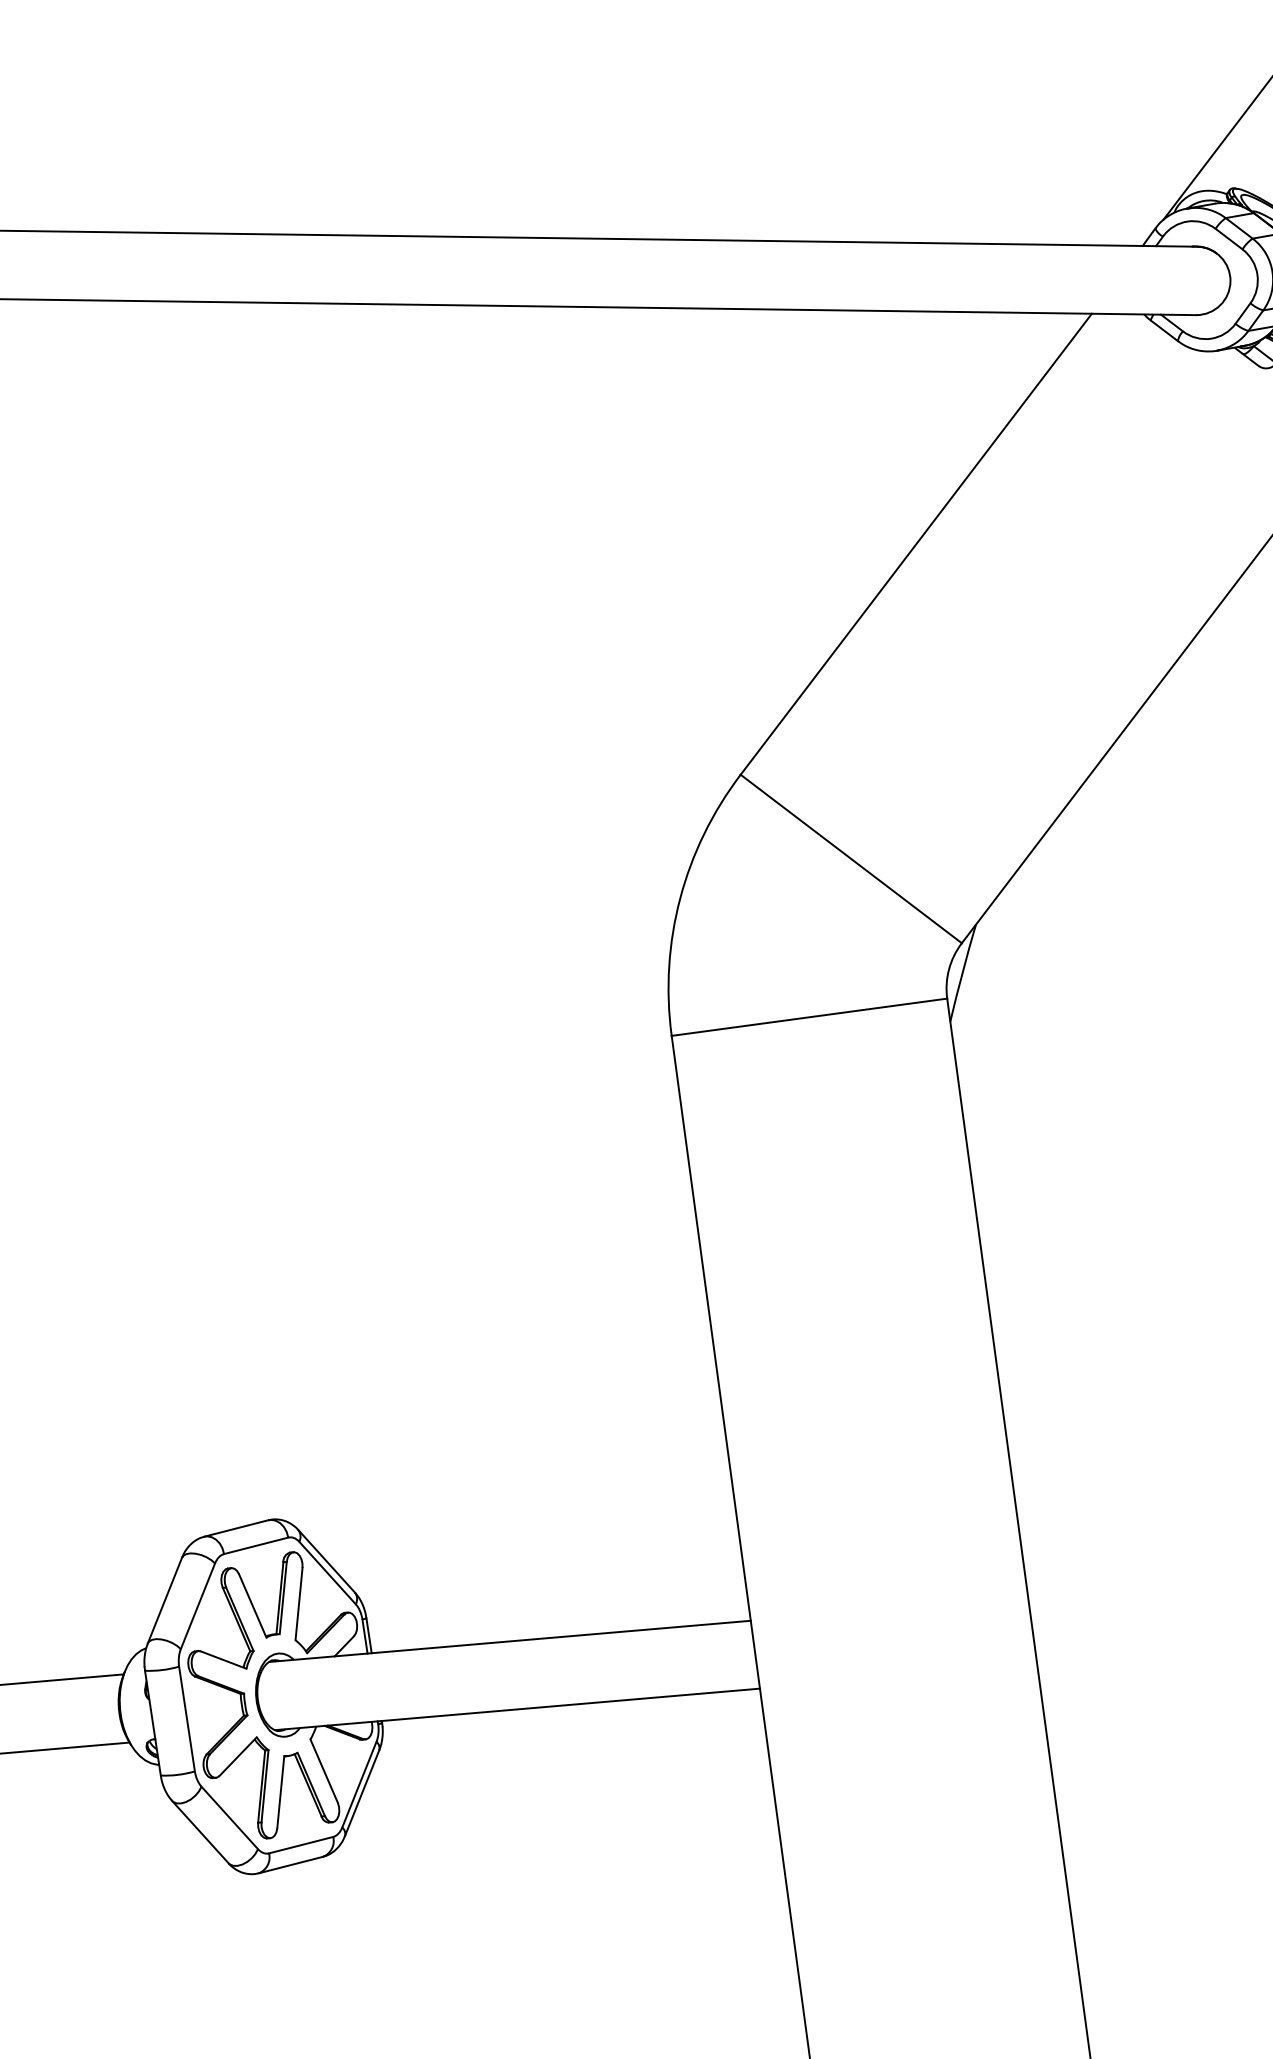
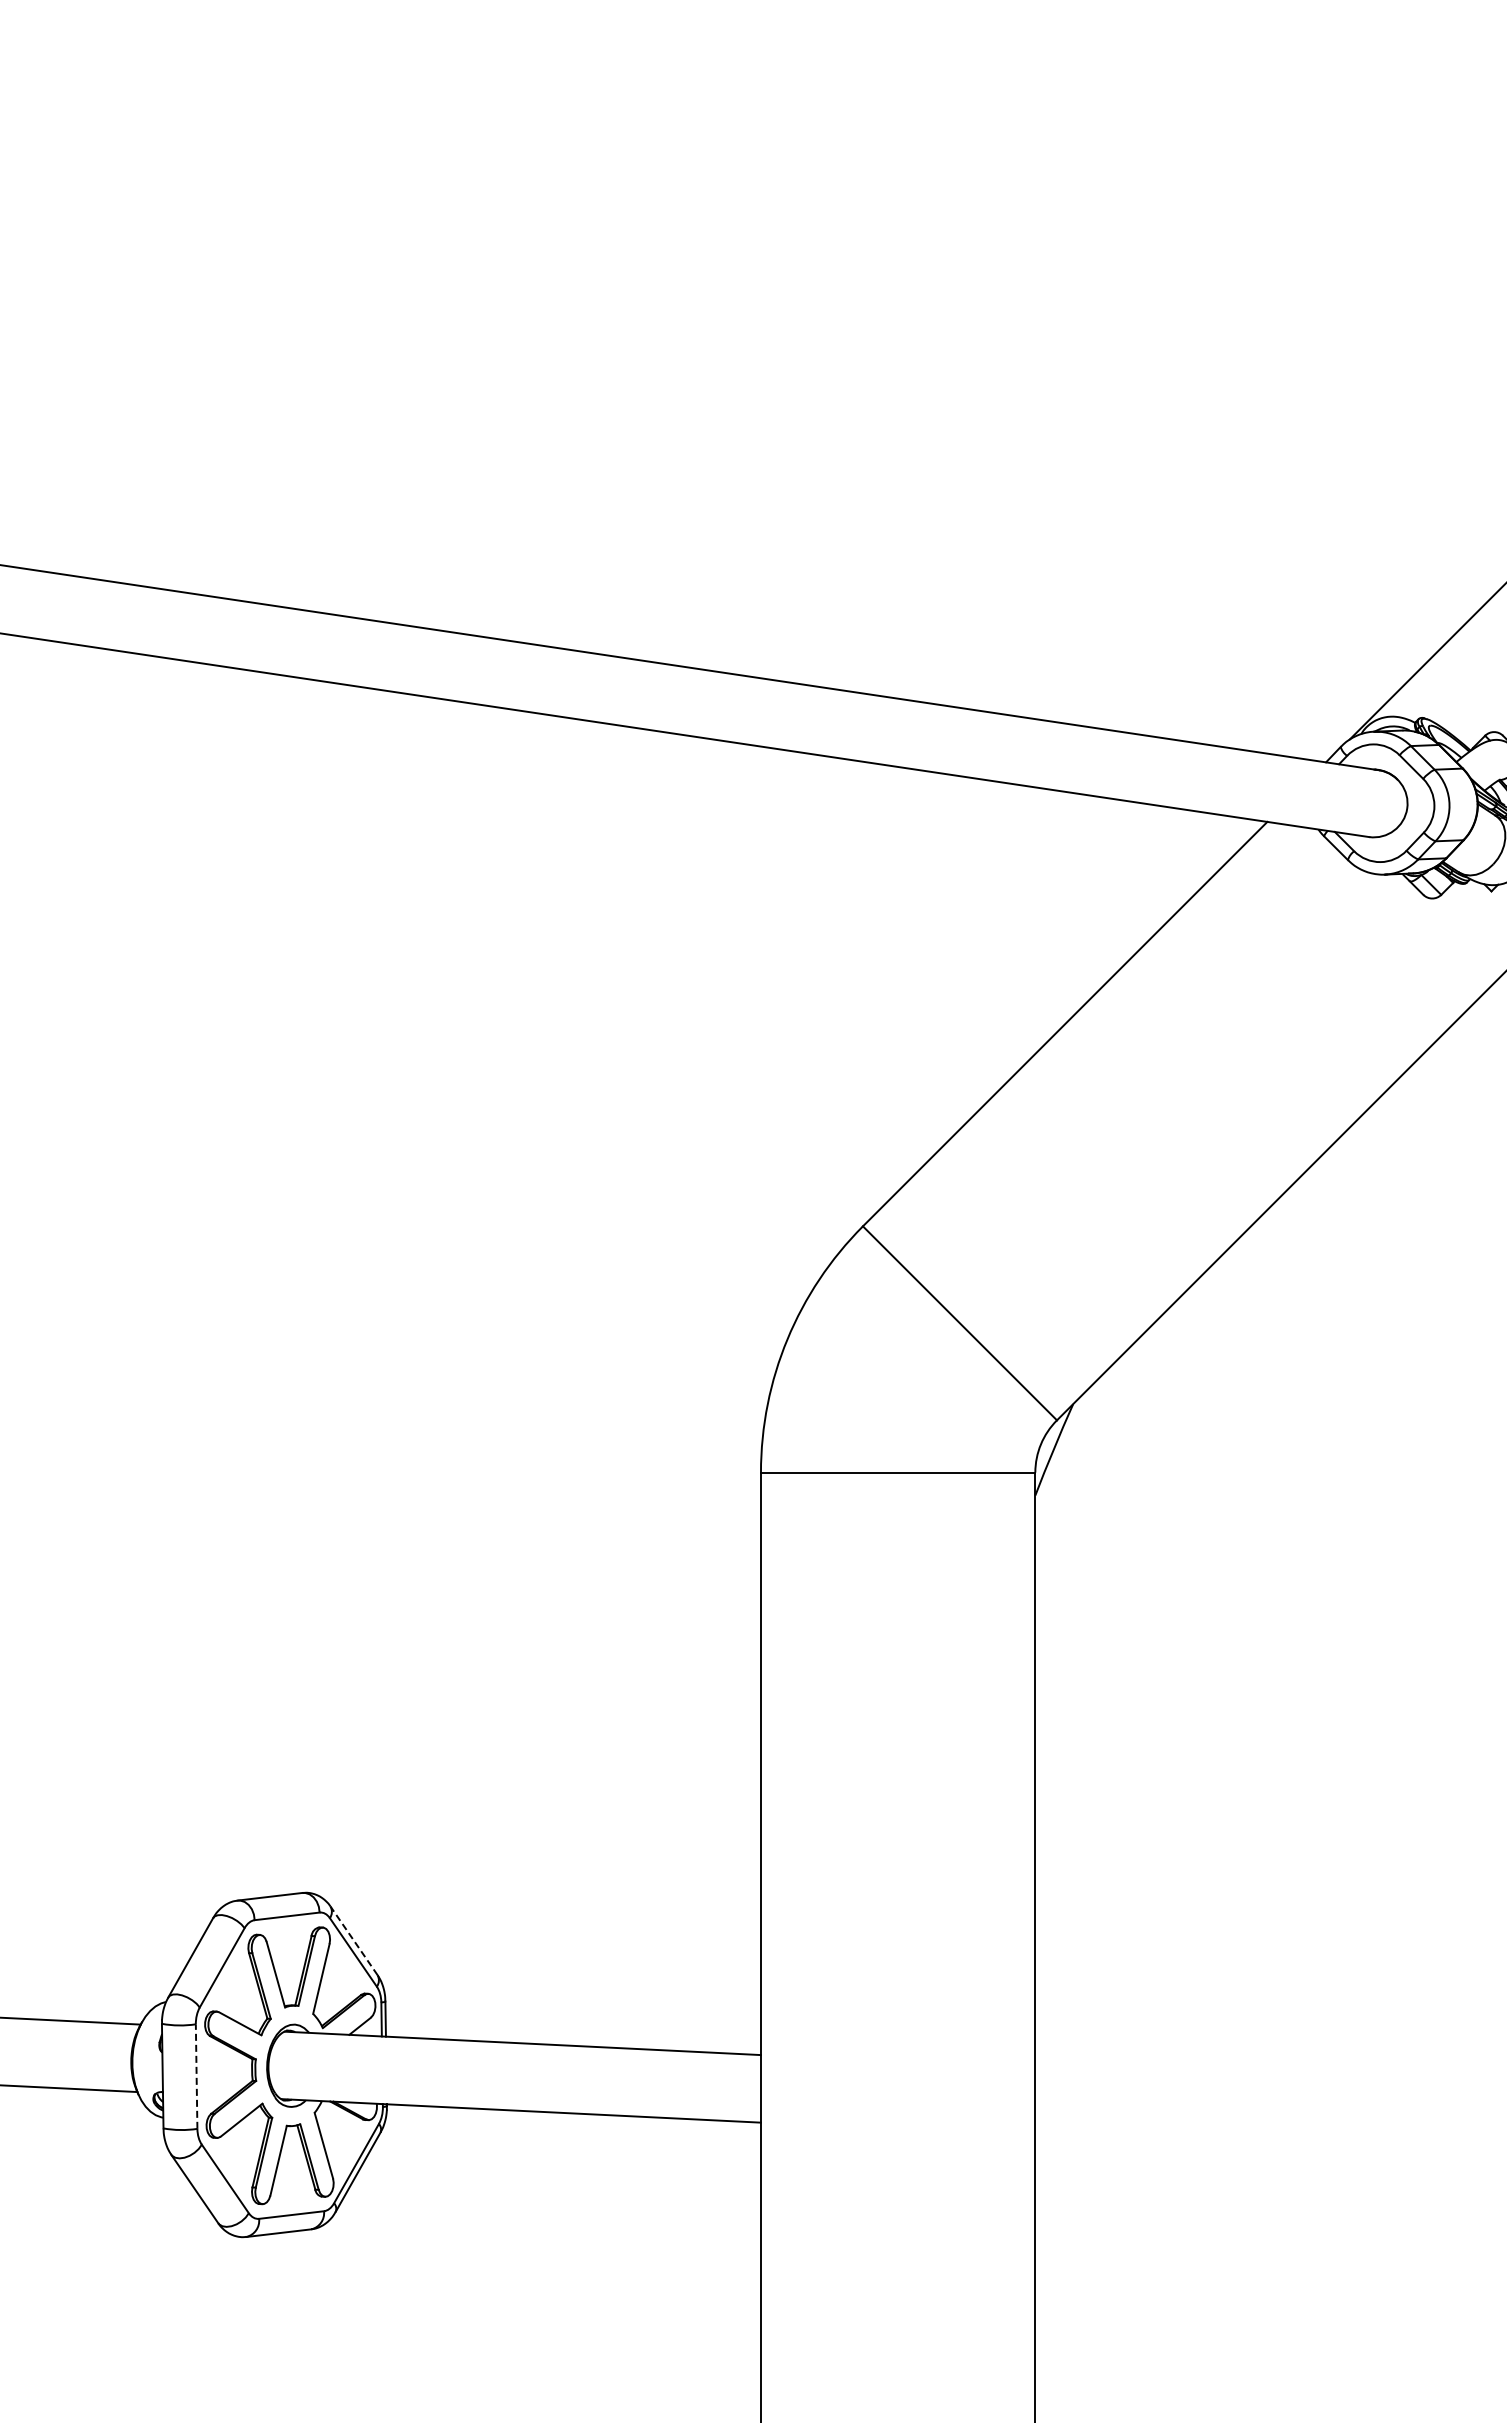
line: (327, 1560) -> (354, 1940), solid -> dashed
line: (186, 1718) -> (196, 2076), solid -> dashed

